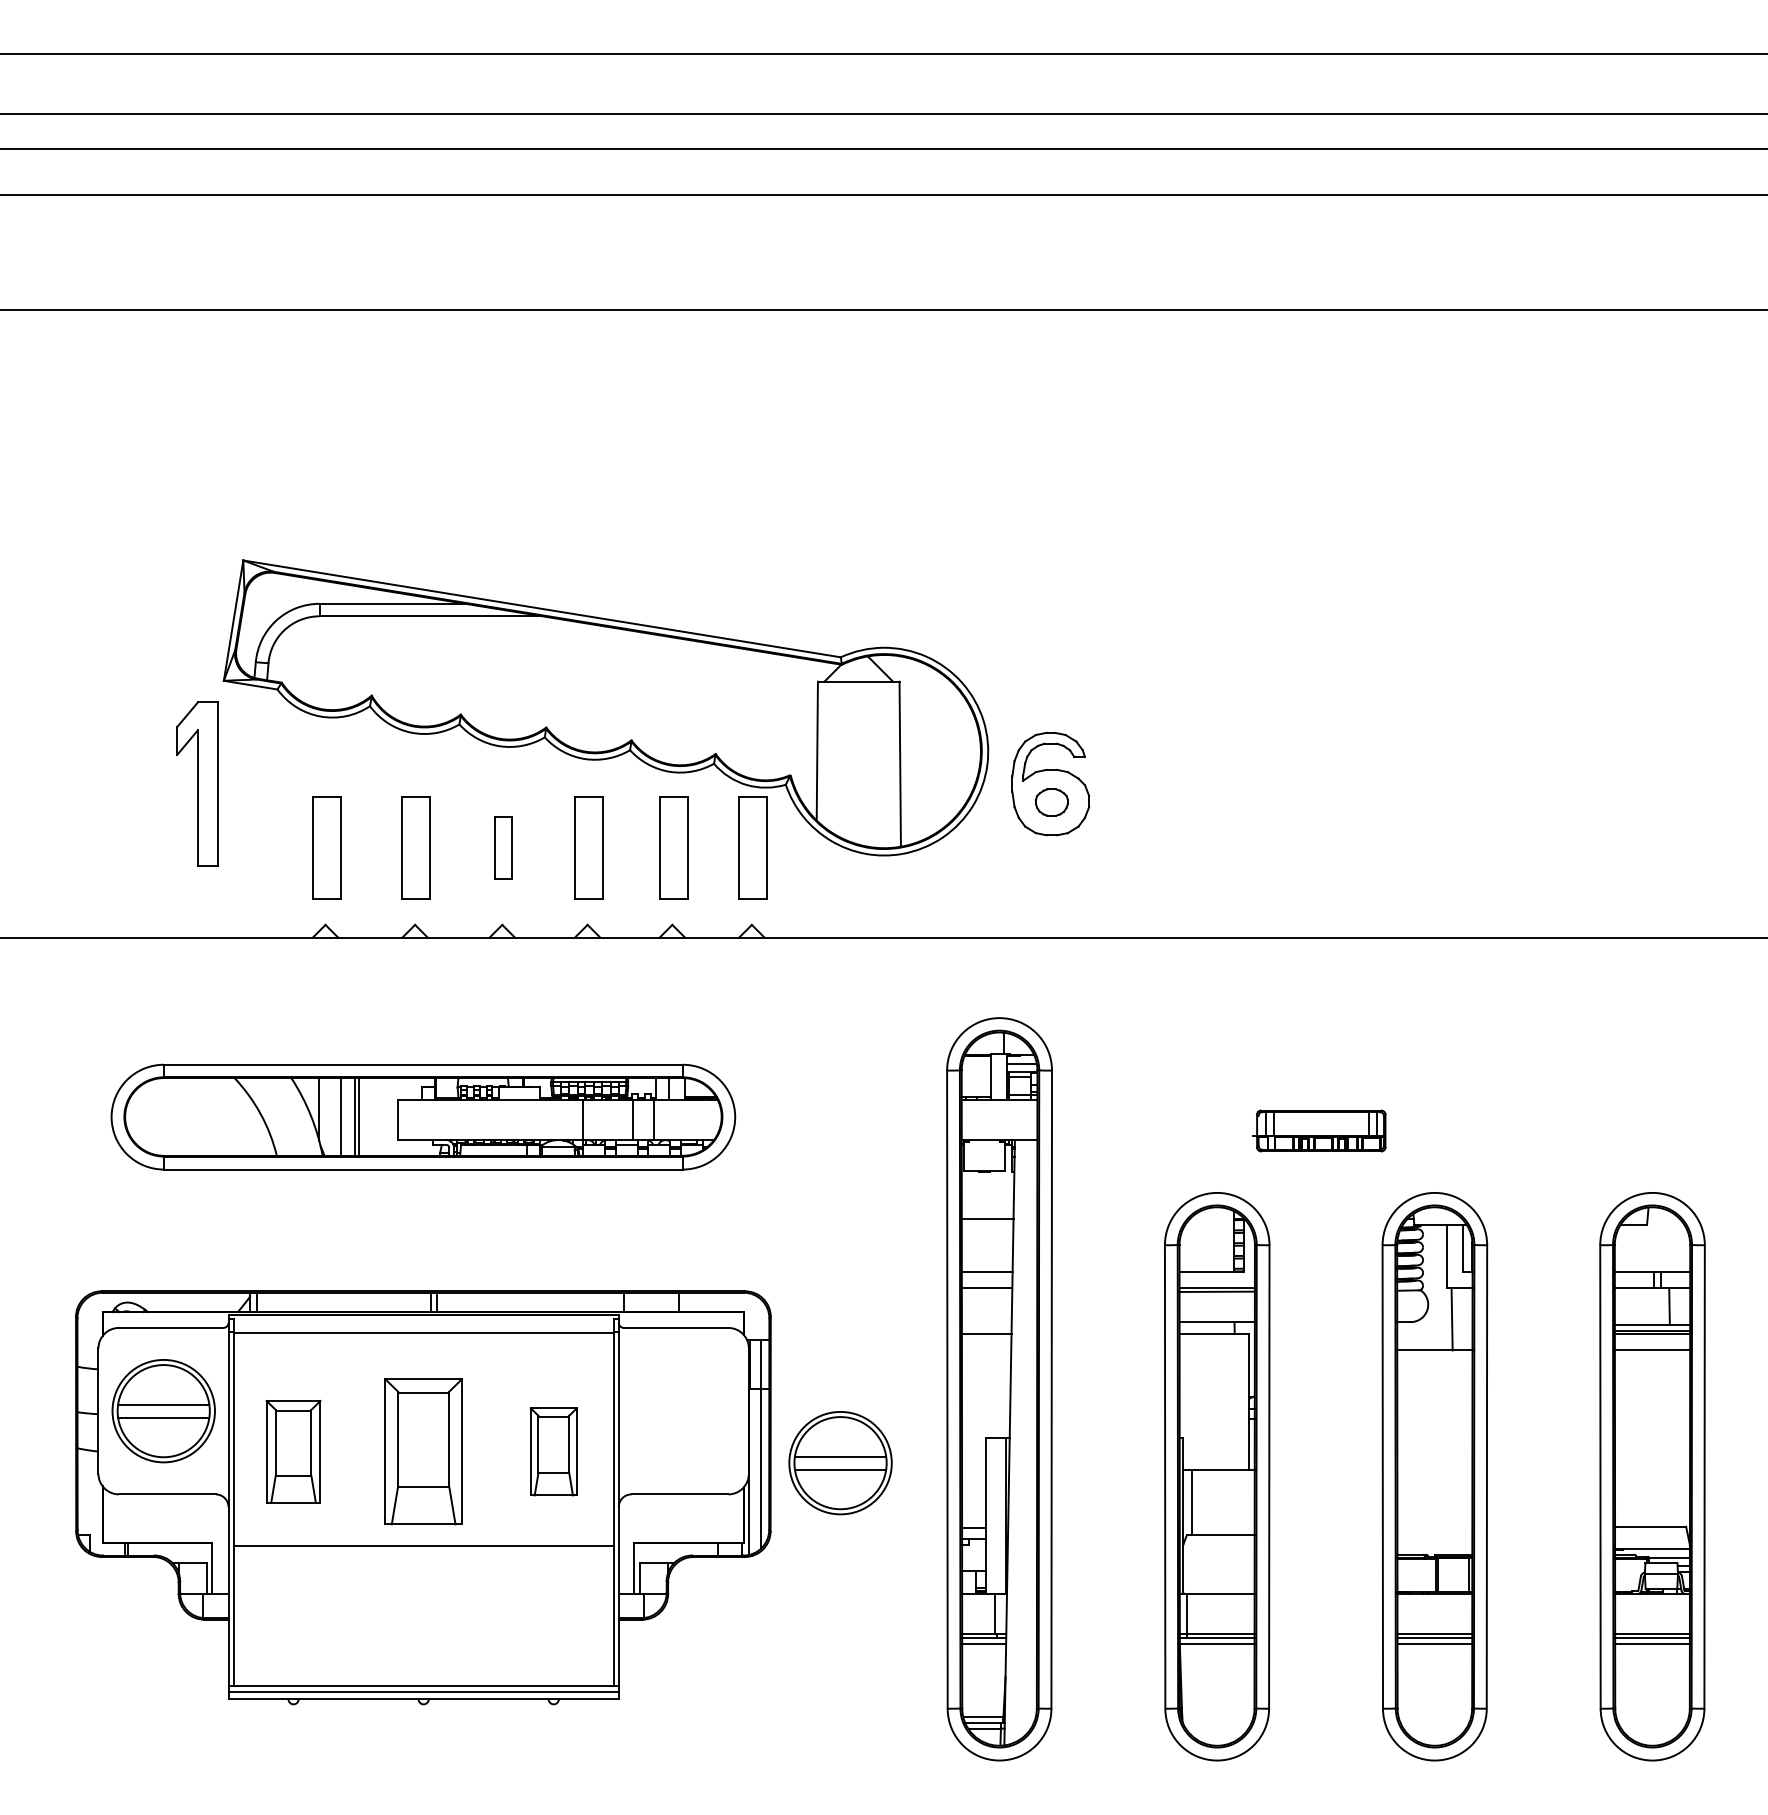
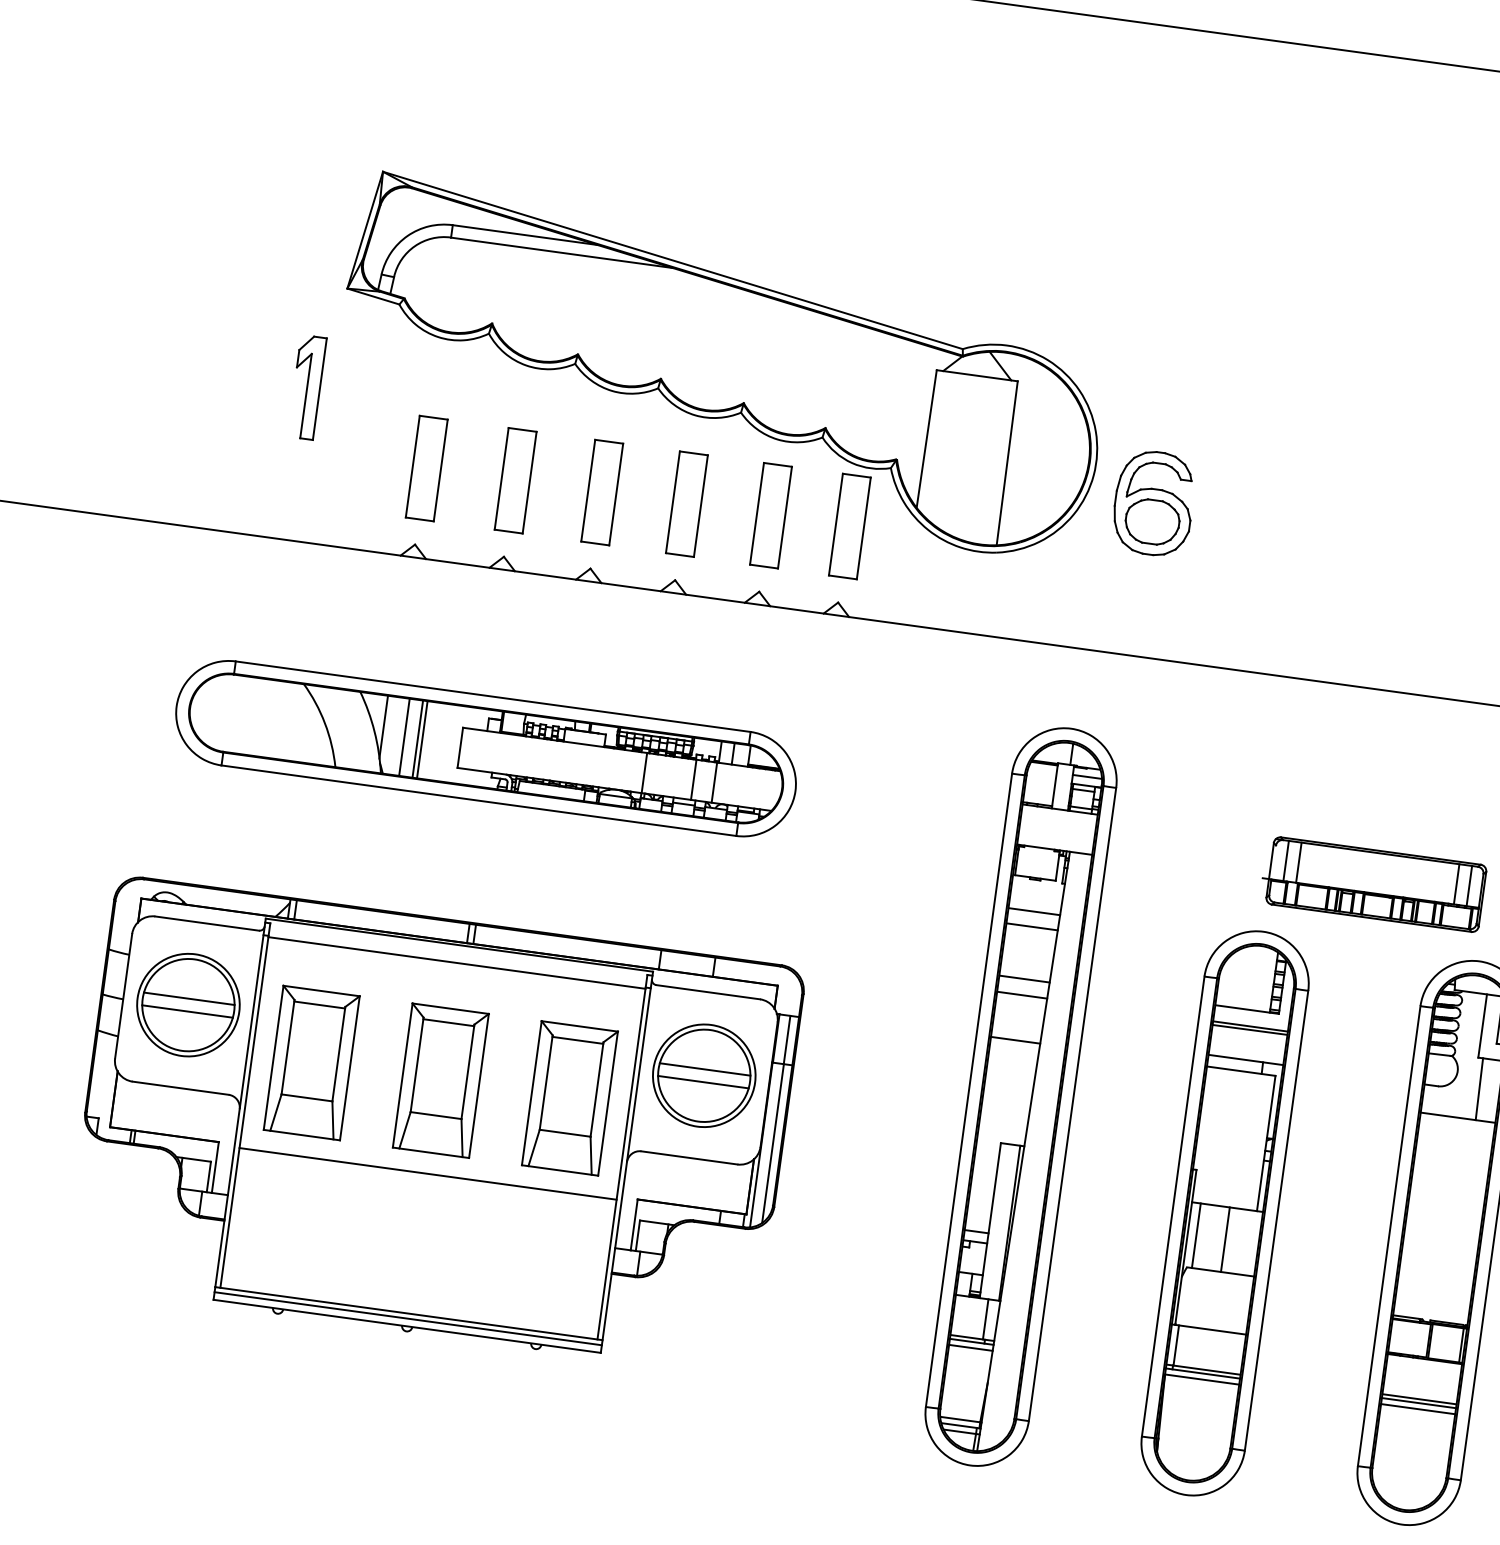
part: (196, 783) -> (306, 386), size x0.62
part: (1051, 802) -> (1152, 521), size x1.67
part: (503, 847) -> (602, 491), size x1.67
part: (1319, 1130) -> (1373, 883), size x1.67
line: (987, 1204) -> (1033, 912), added
part: (293, 1451) -> (311, 1062), size x1.43
part: (553, 1451) -> (569, 1098), size x1.67
part: (840, 1463) -> (704, 1076), moved
line: (1221, 1502) -> (1225, 1239), added

